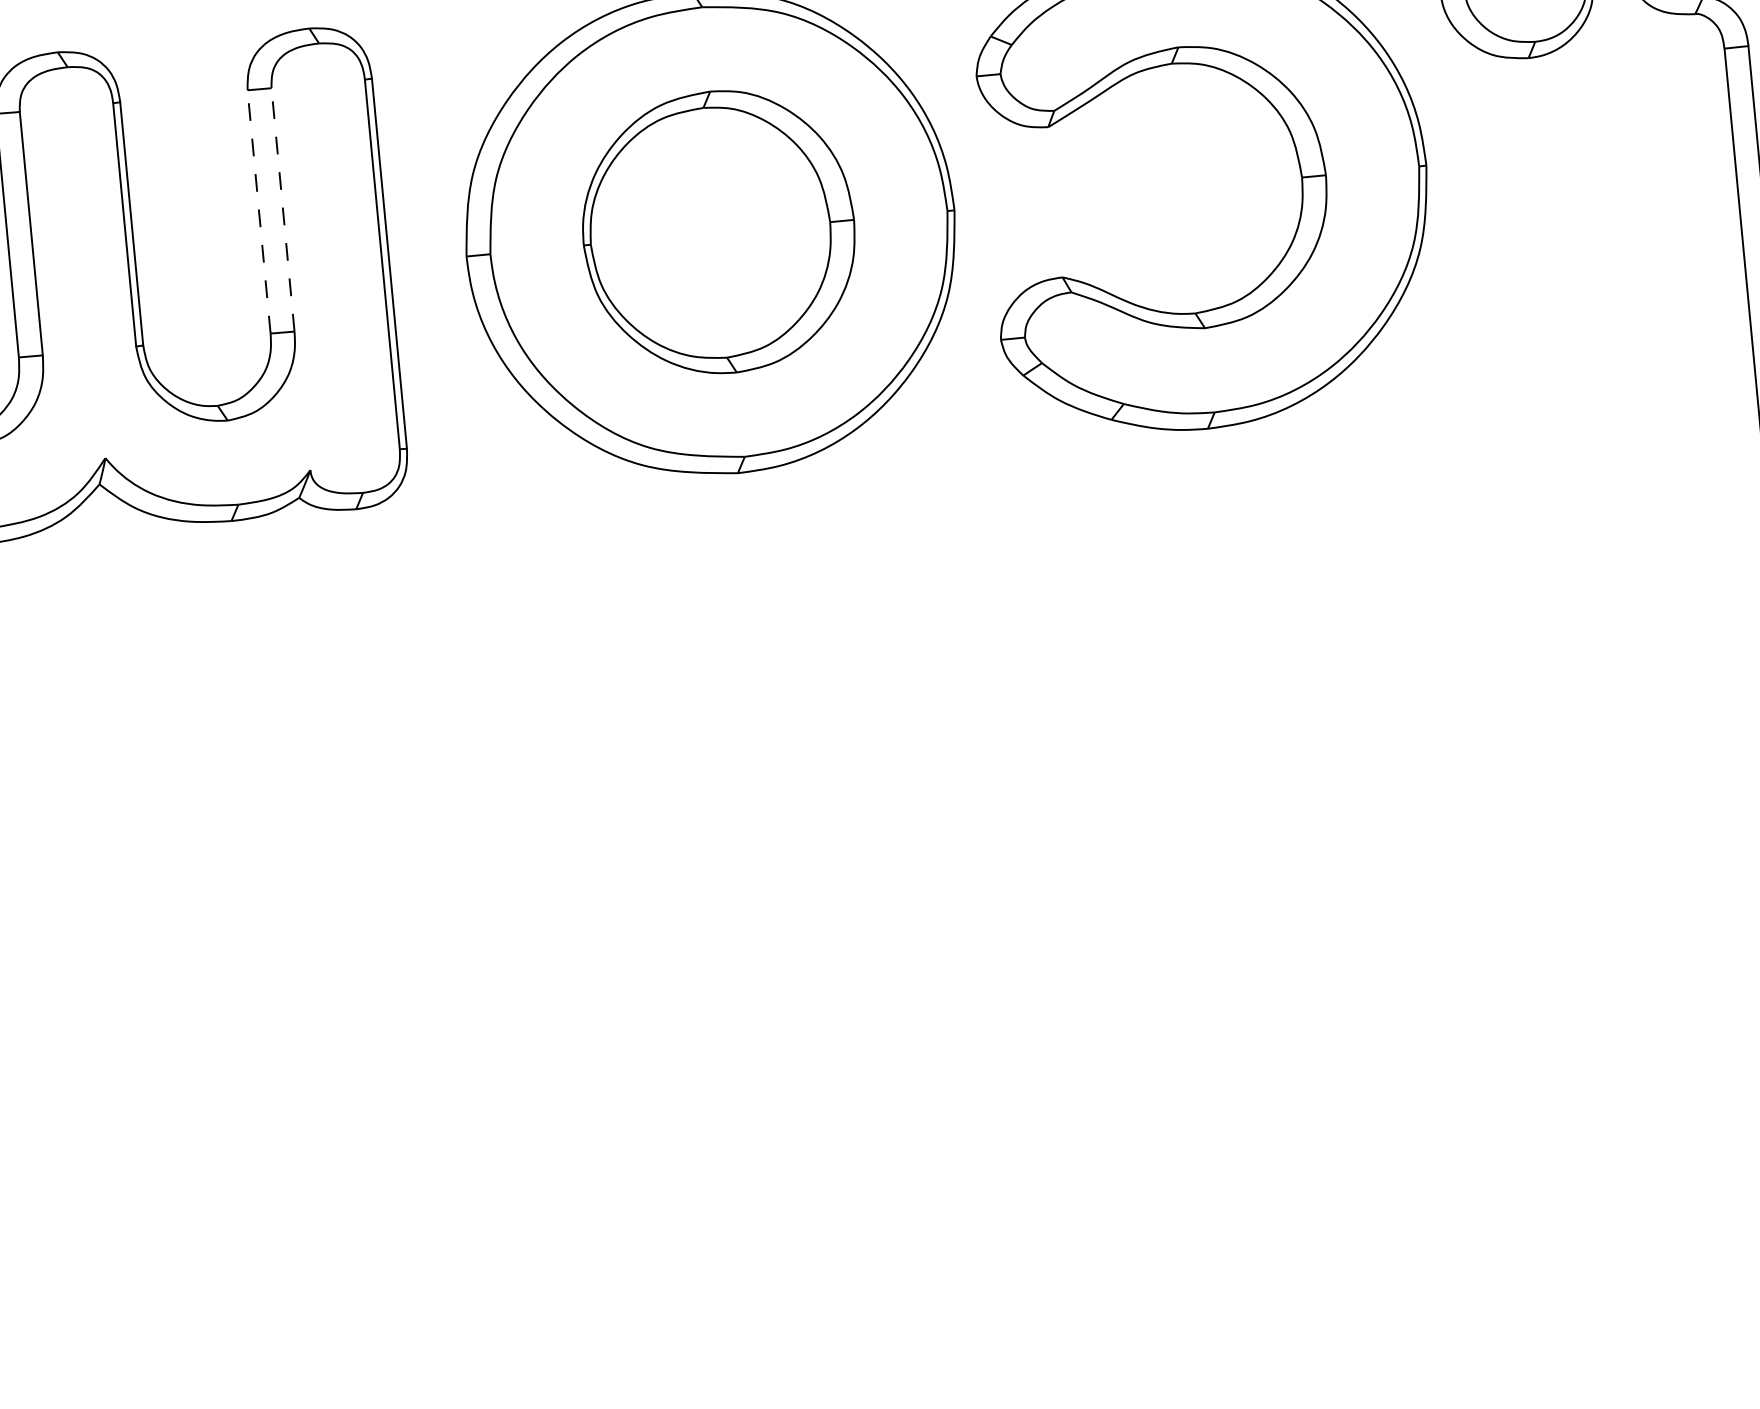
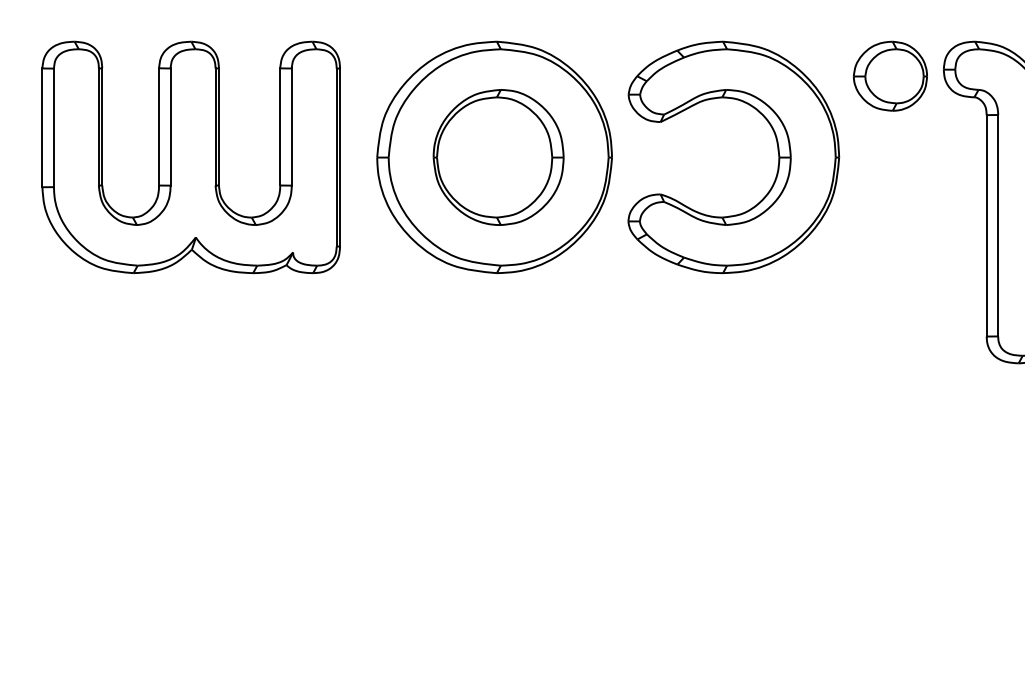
line: (259, 210) -> (280, 126), dashed -> solid
line: (282, 210) -> (291, 127), dashed -> solid

